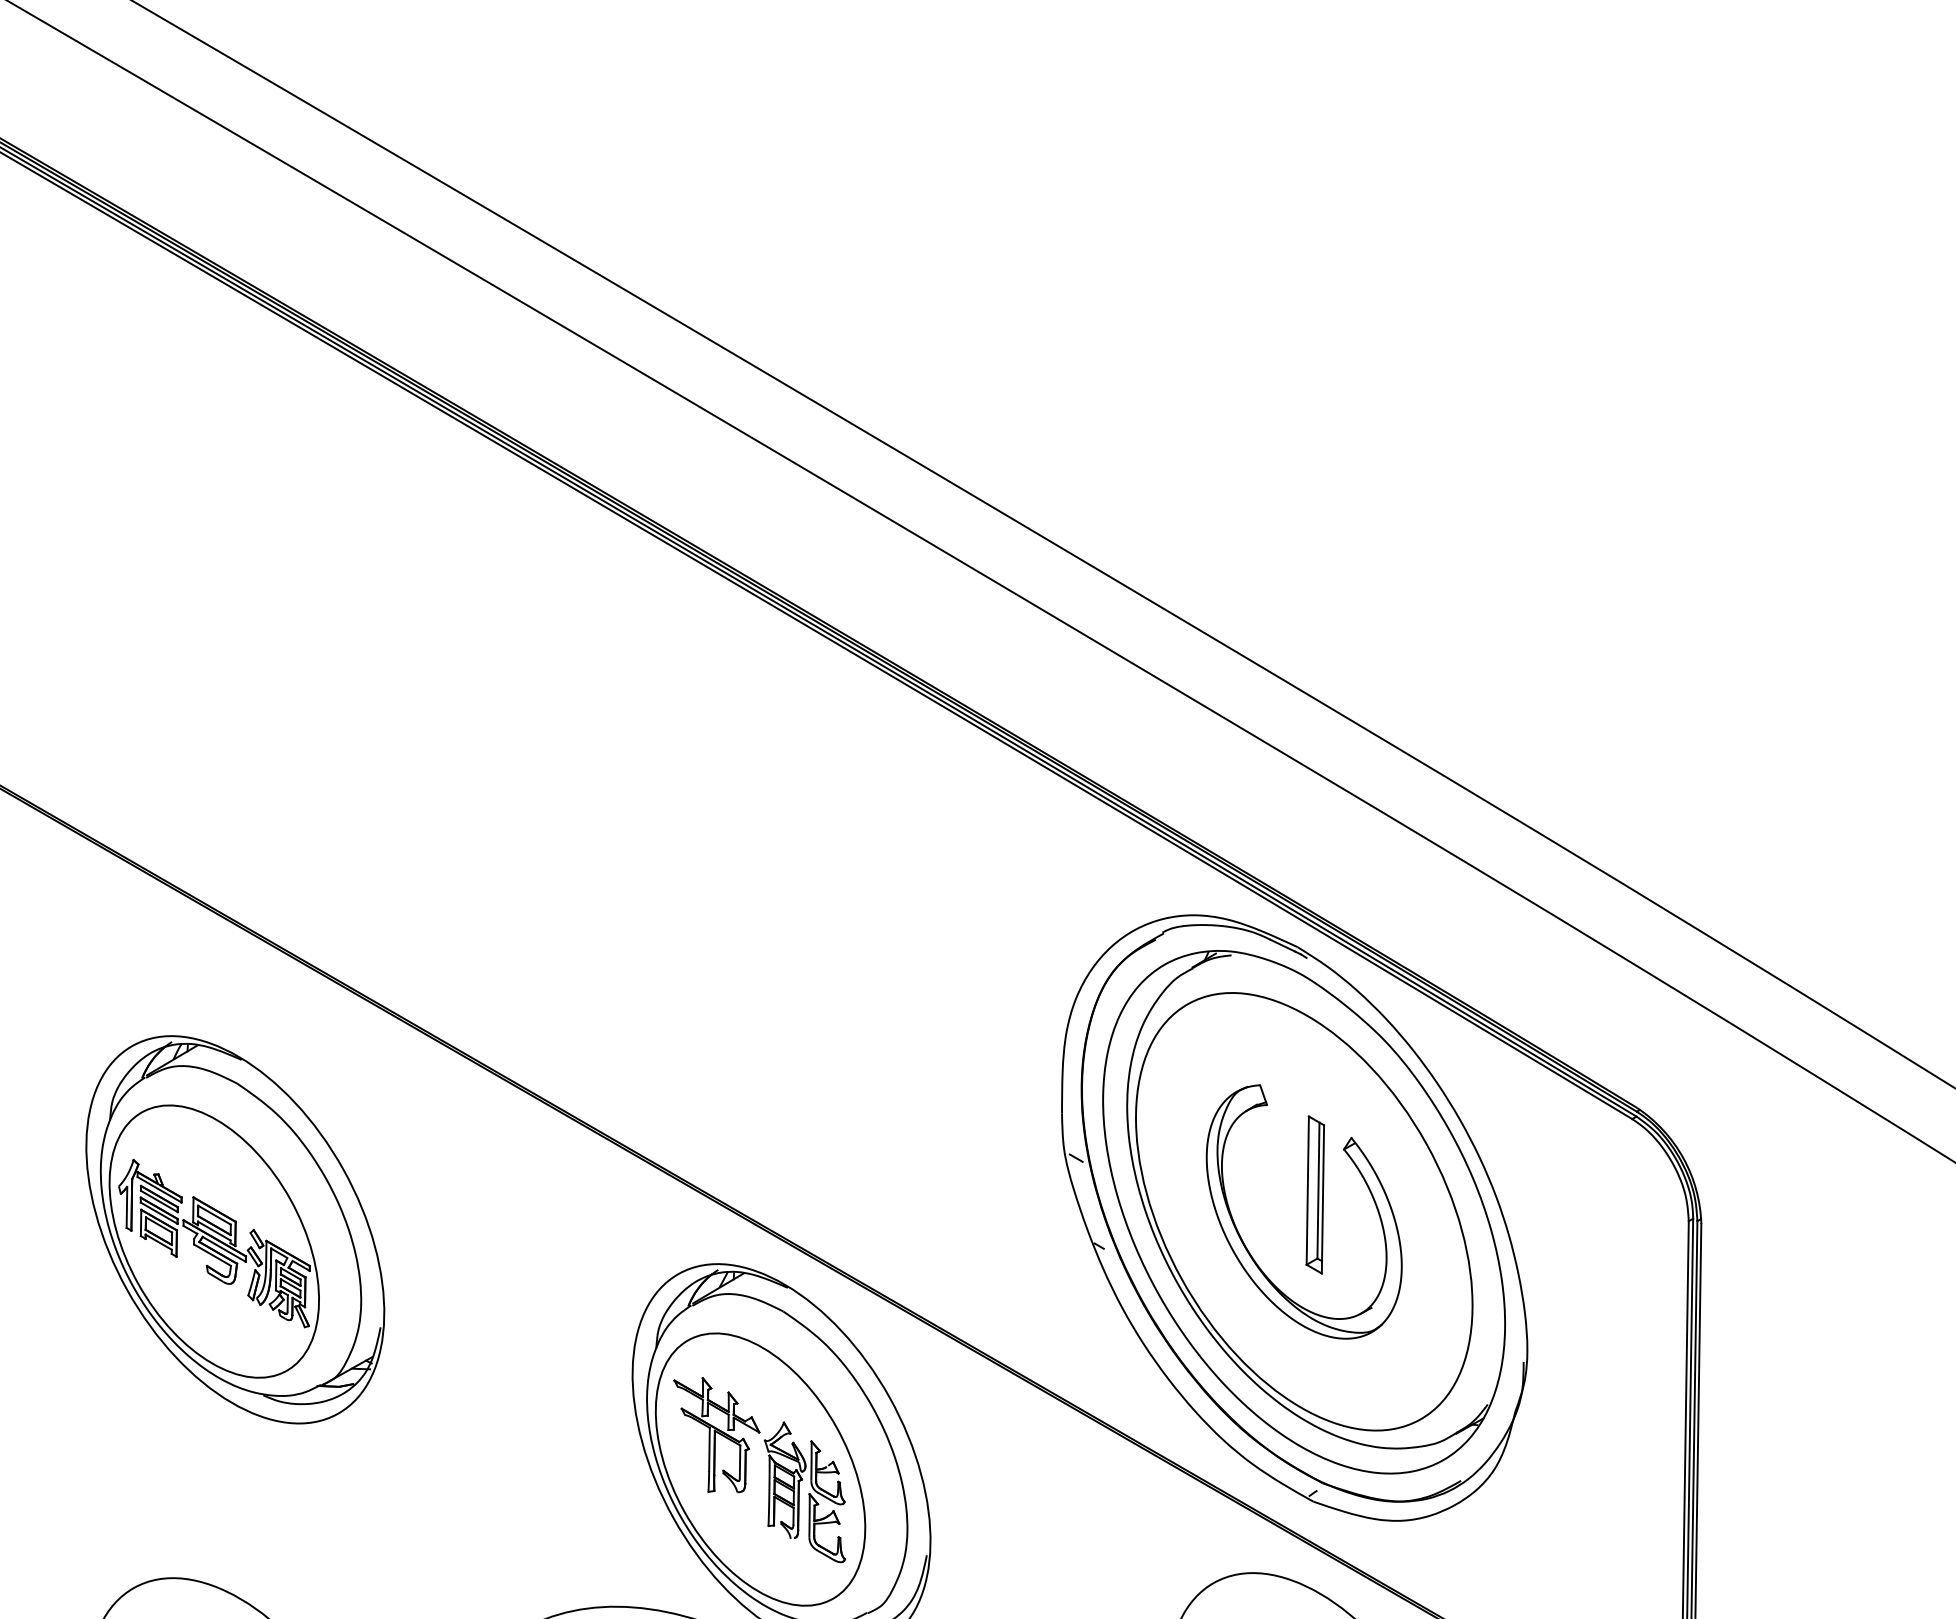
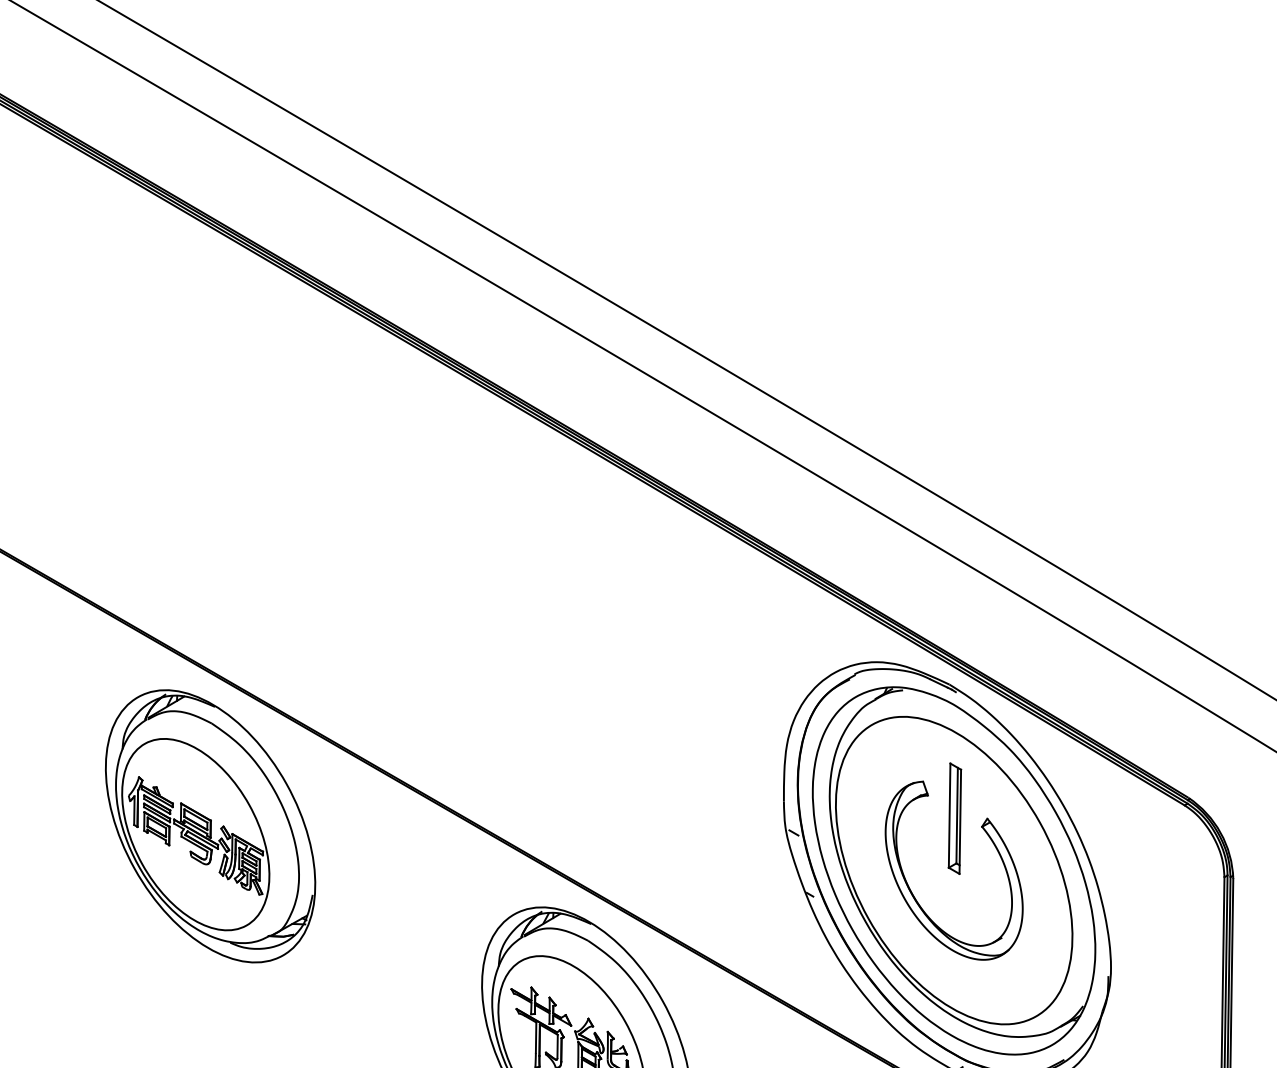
part: (1315, 1194) -> (955, 818), moved
part: (235, 1229) -> (210, 826), moved

